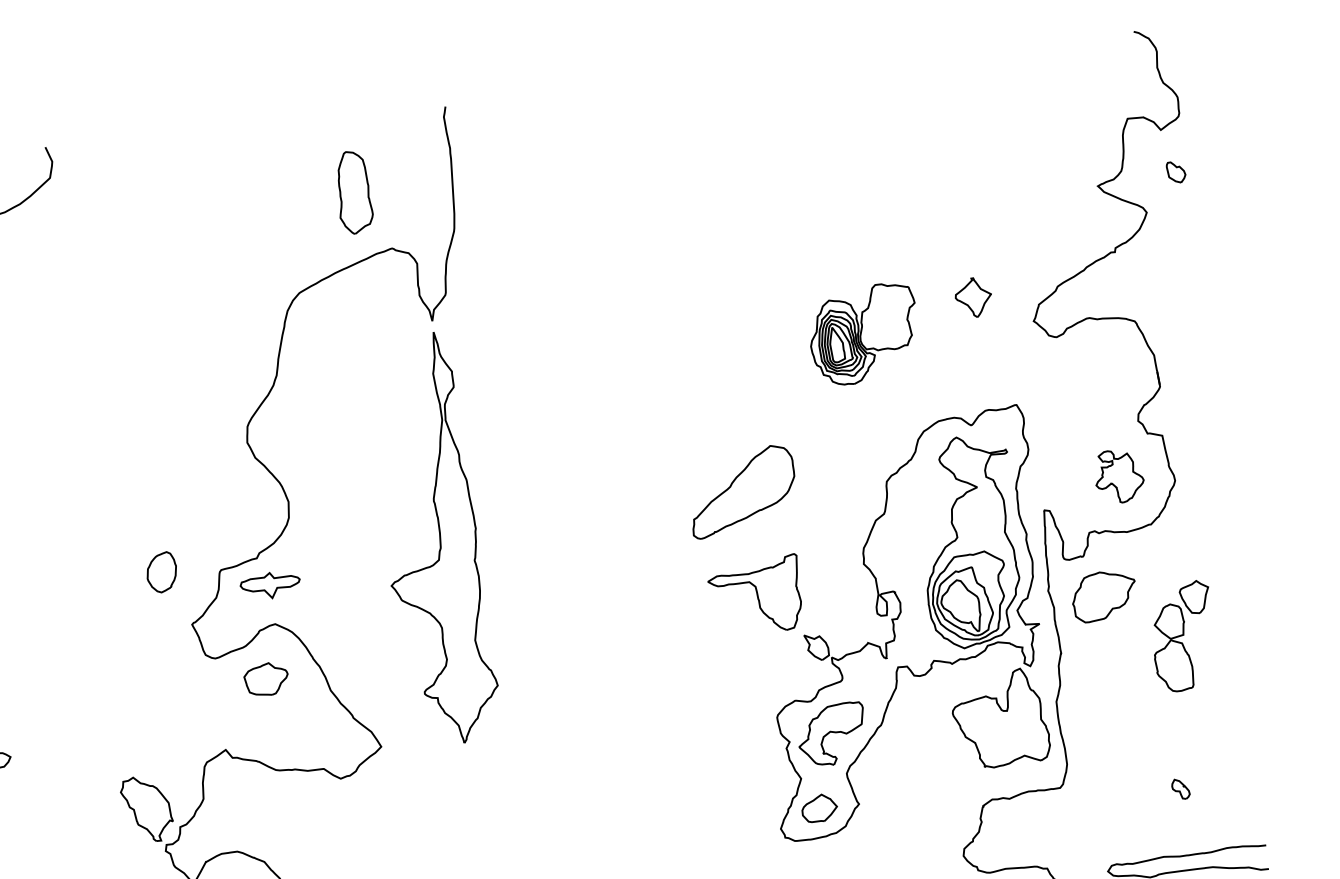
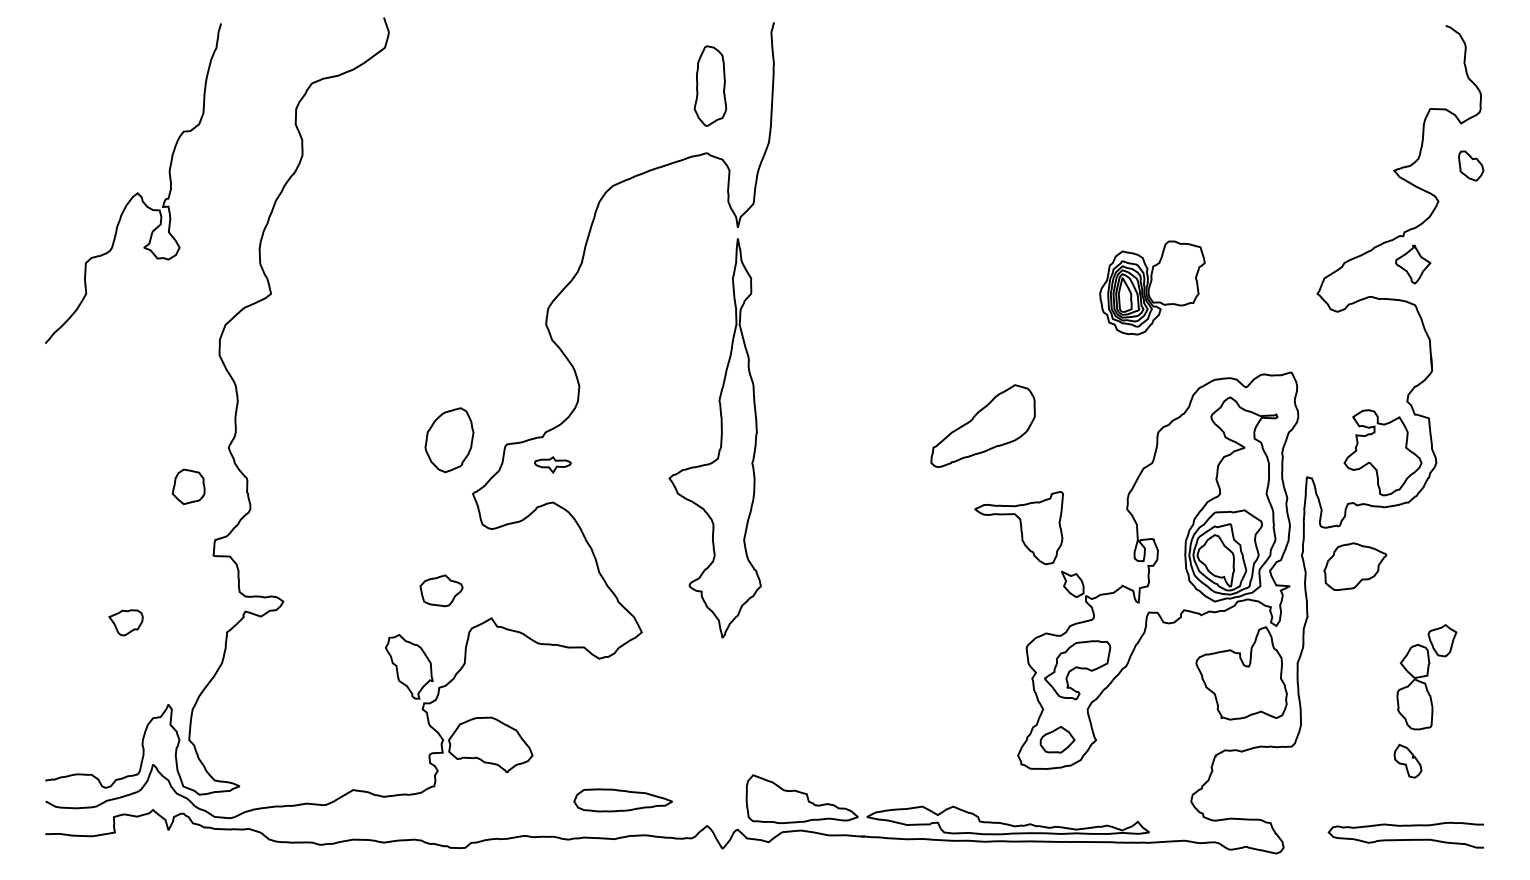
part: (1176, 171) -> (1471, 165), size x1.43
part: (354, 191) -> (710, 85), moved
part: (973, 297) -> (1413, 264), moved
part: (1118, 476) -> (1382, 452), size x1.67
part: (741, 491) -> (982, 425), moved
part: (161, 572) -> (449, 440), size x1.67
part: (270, 585) -> (552, 464), size x0.62
part: (1182, 636) -> (1426, 677), moved
part: (266, 679) -> (441, 590), moved
part: (1180, 788) -> (1407, 760), size x1.67

